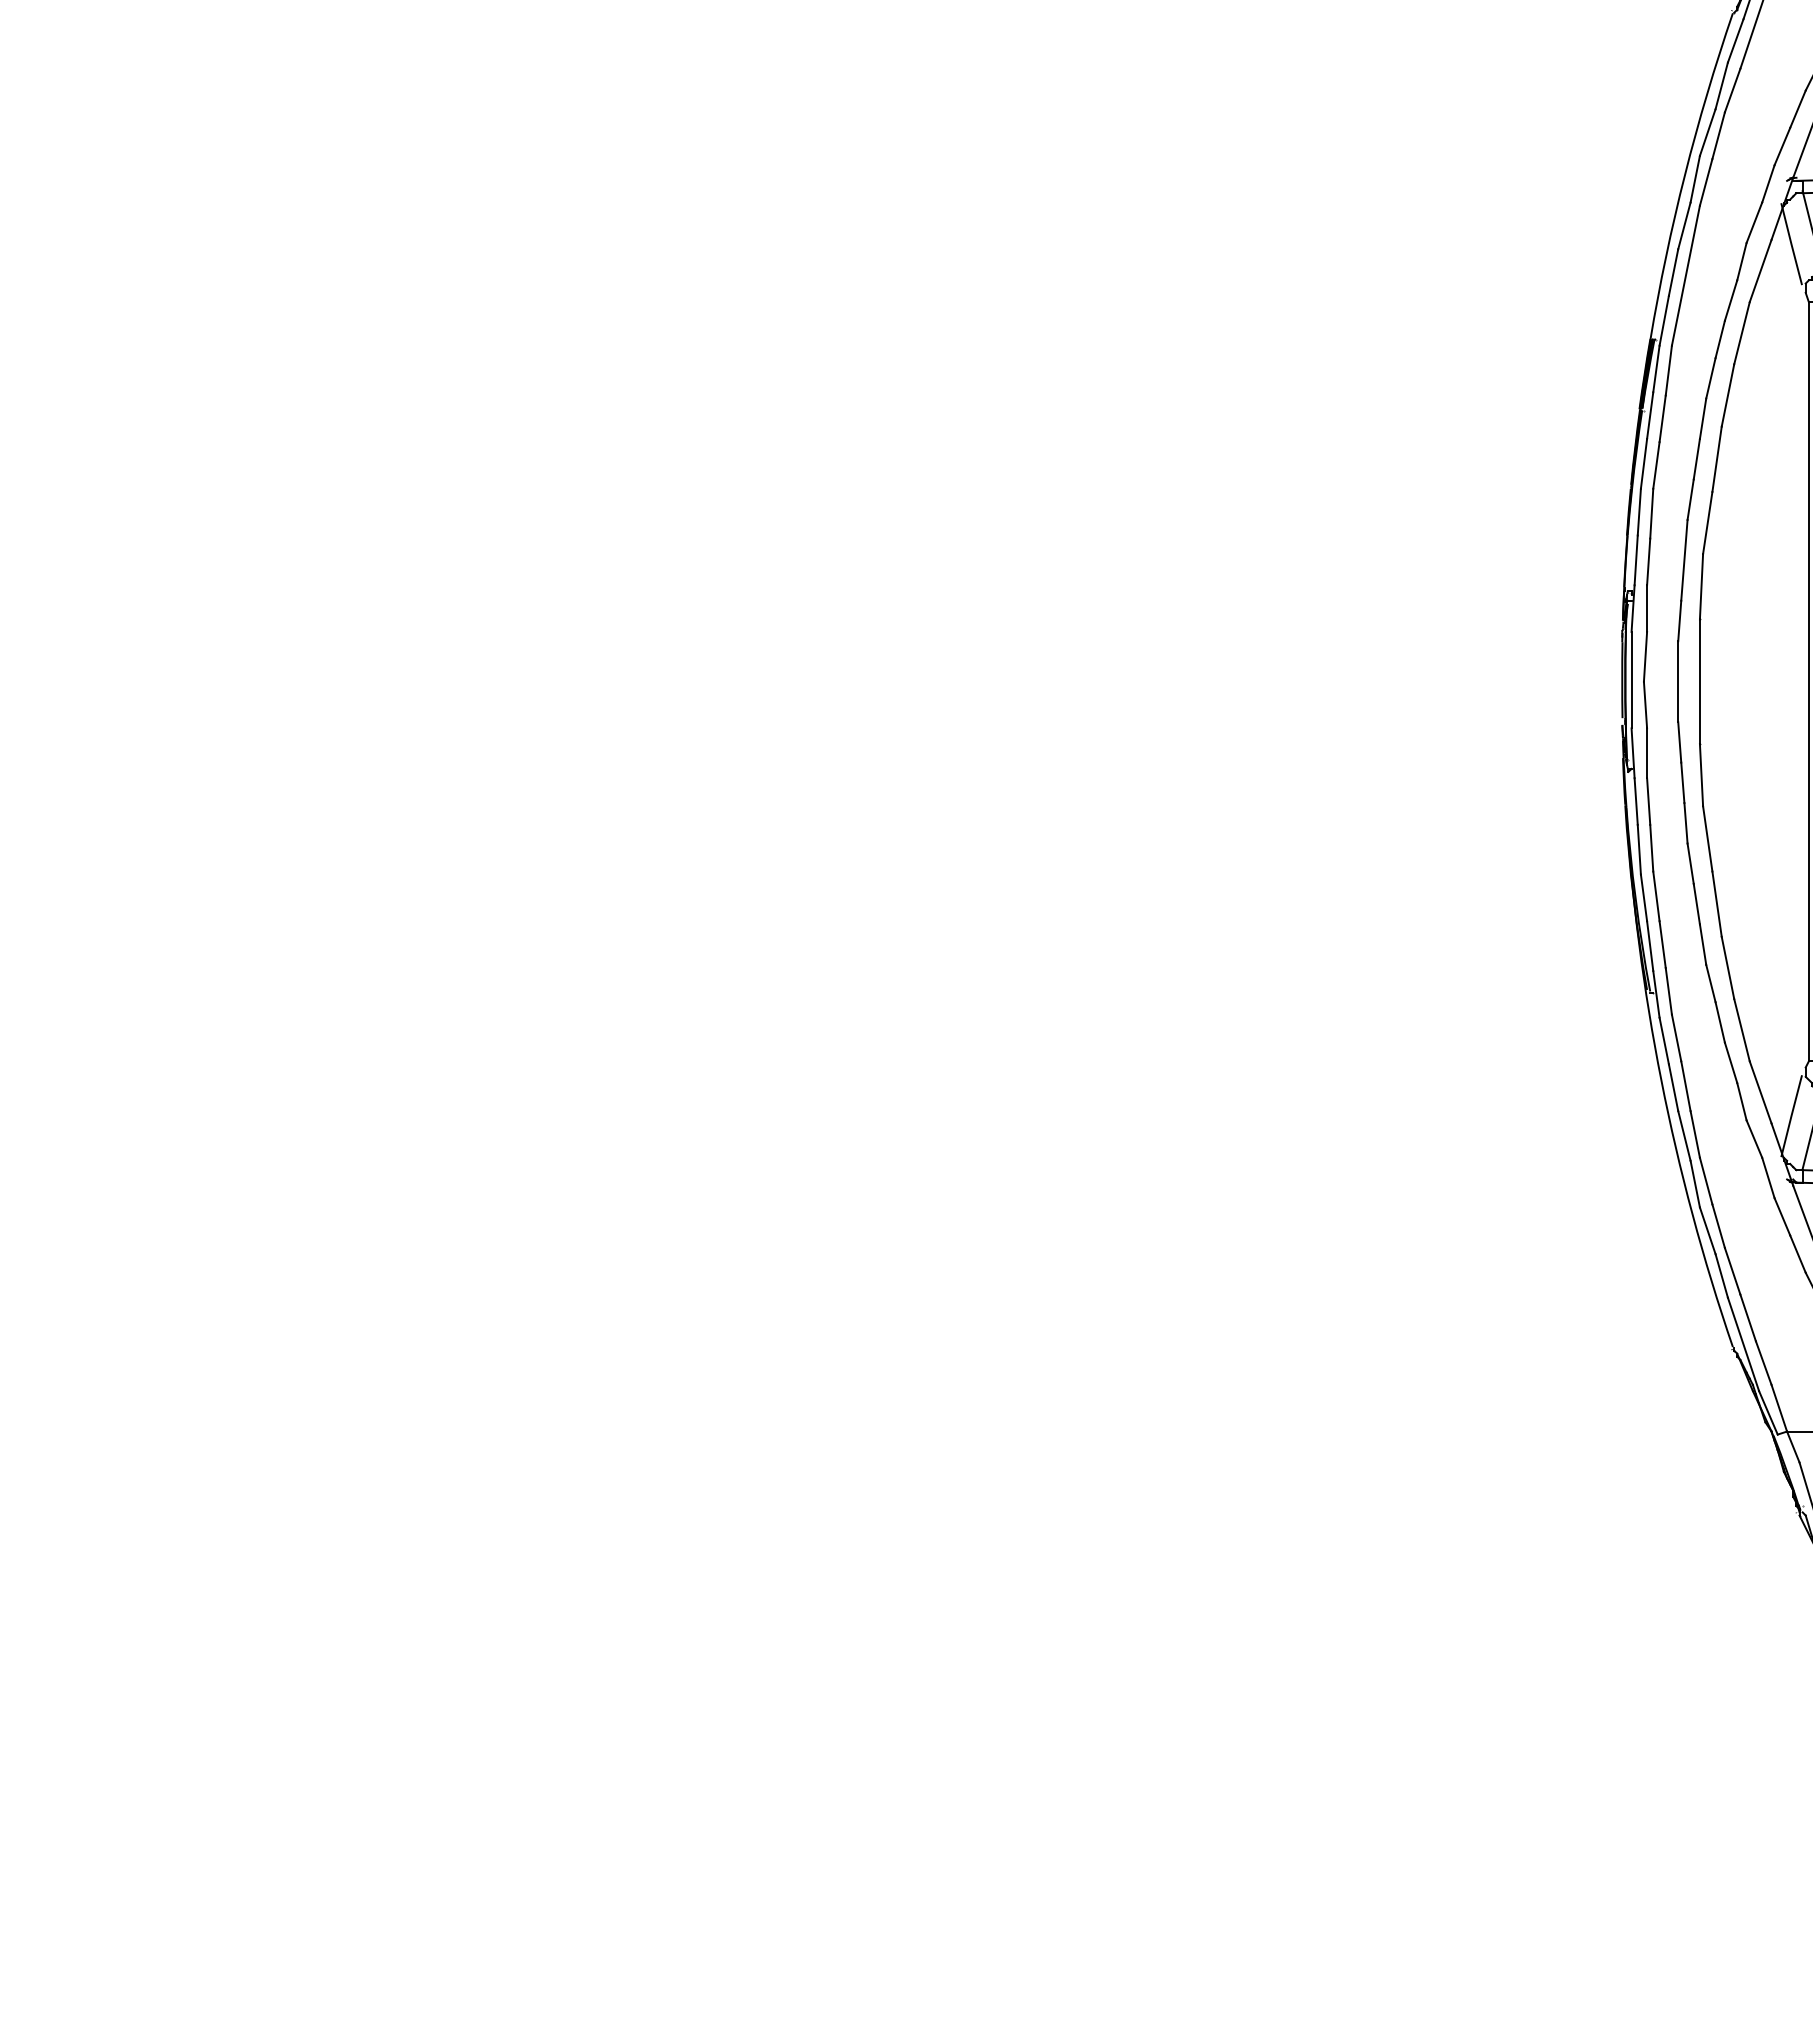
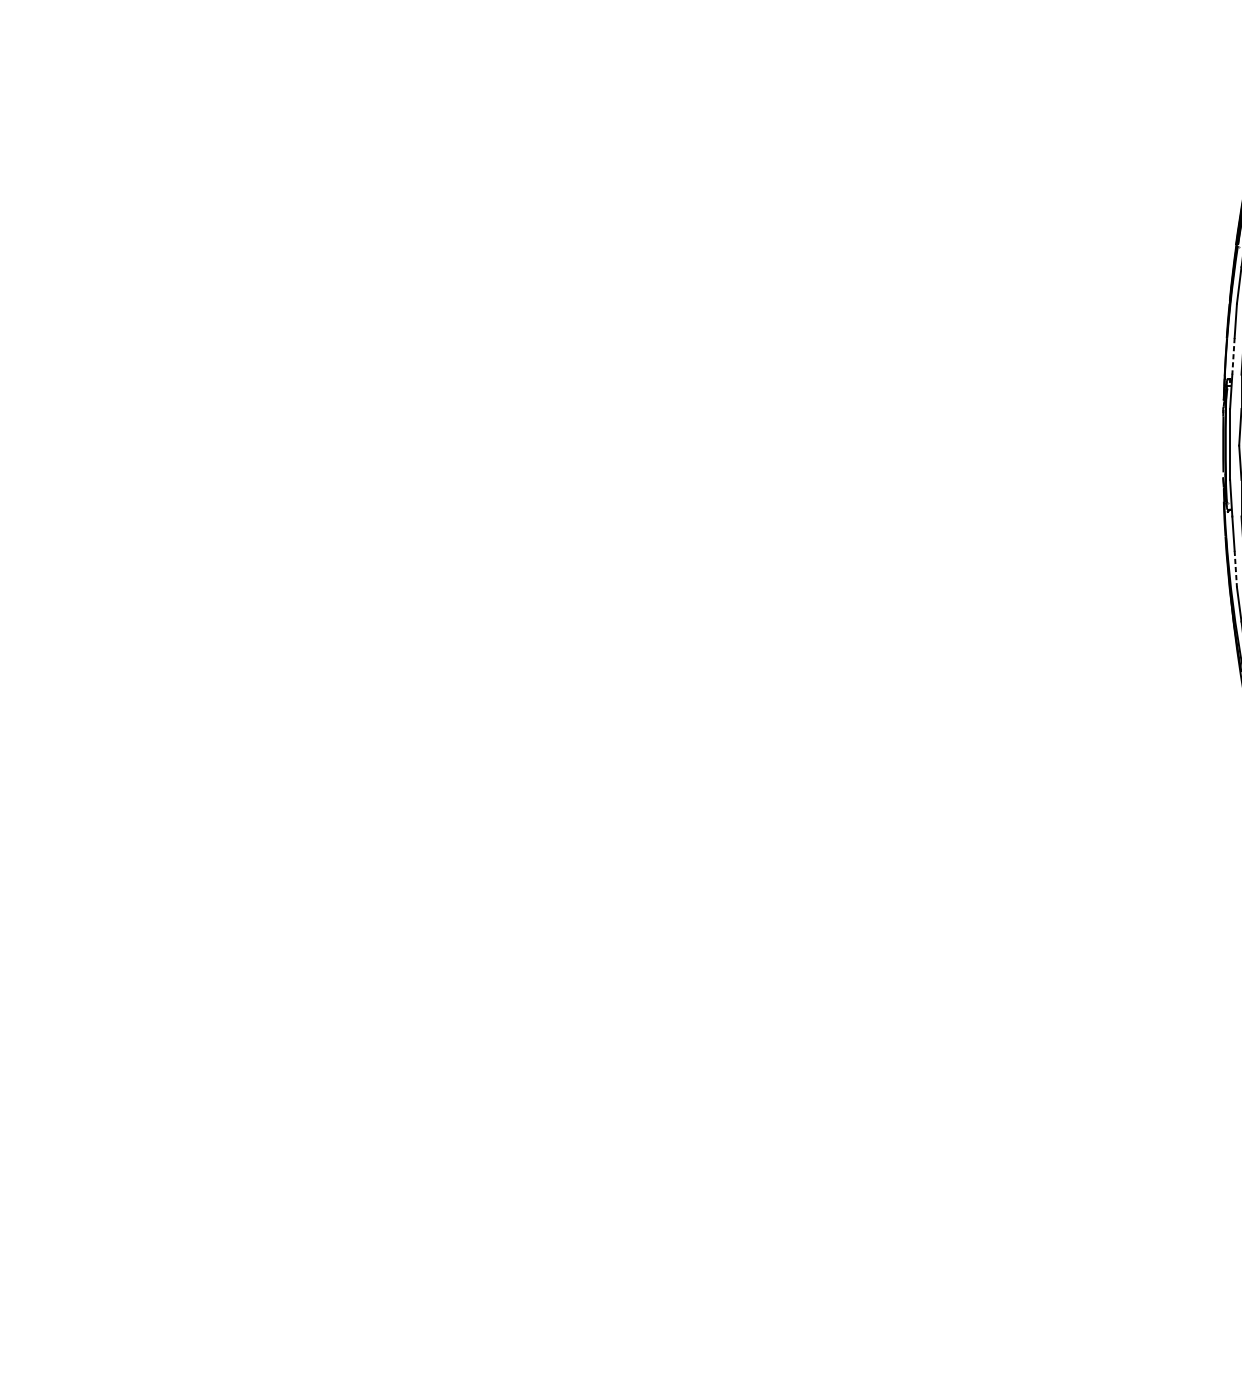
line: (1636, 560) -> (1233, 356), solid -> dashed
line: (1639, 849) -> (1235, 568), solid -> dashed

